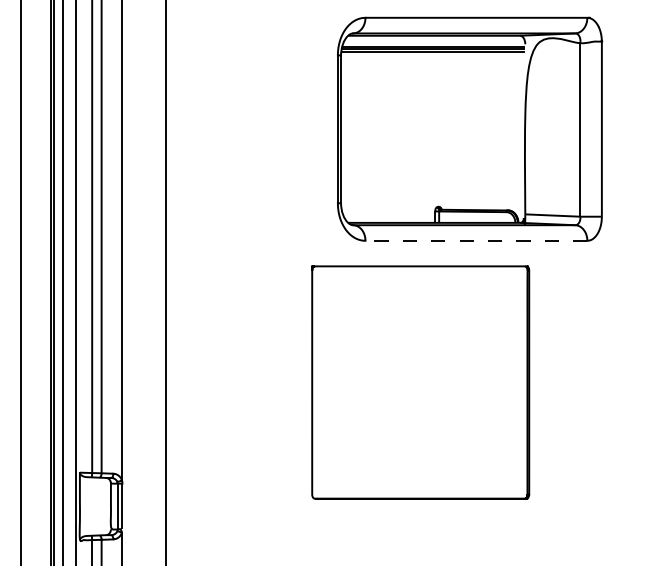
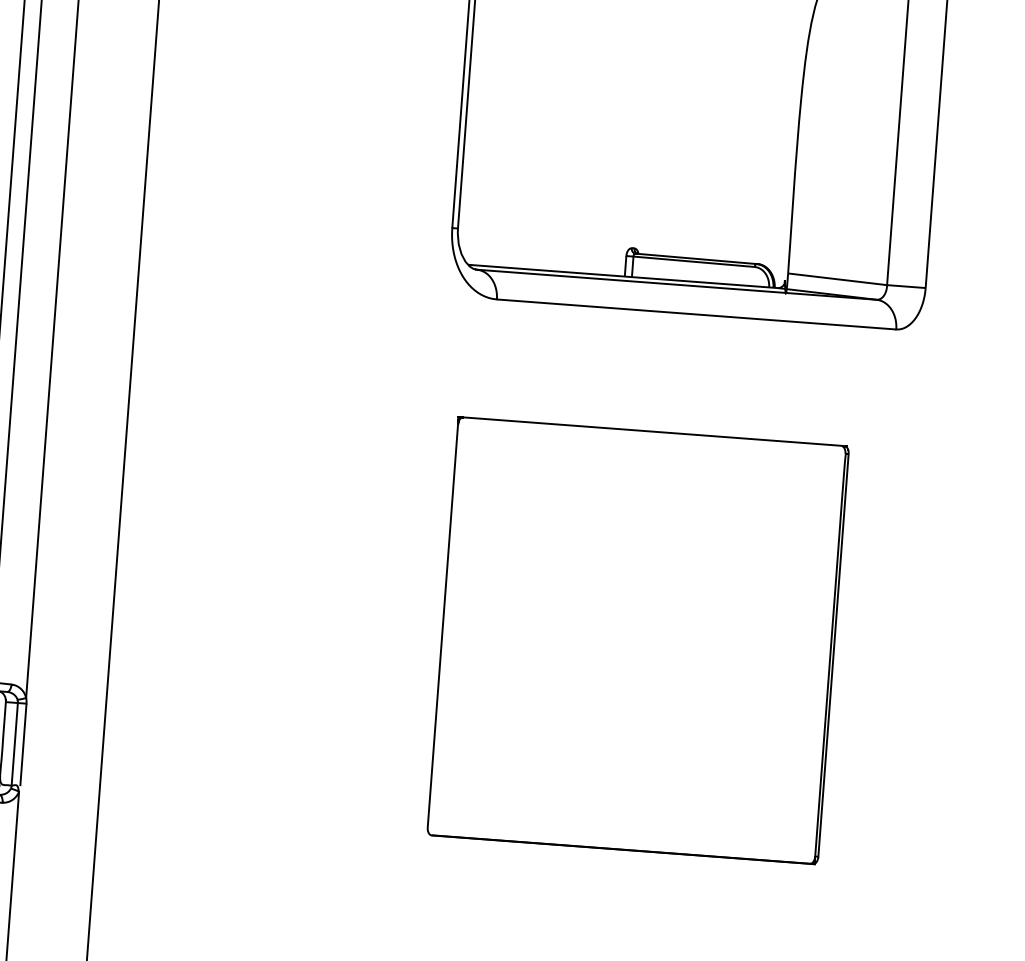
line: (476, 240) -> (696, 313), dashed -> solid
part: (420, 382) -> (637, 640), moved

